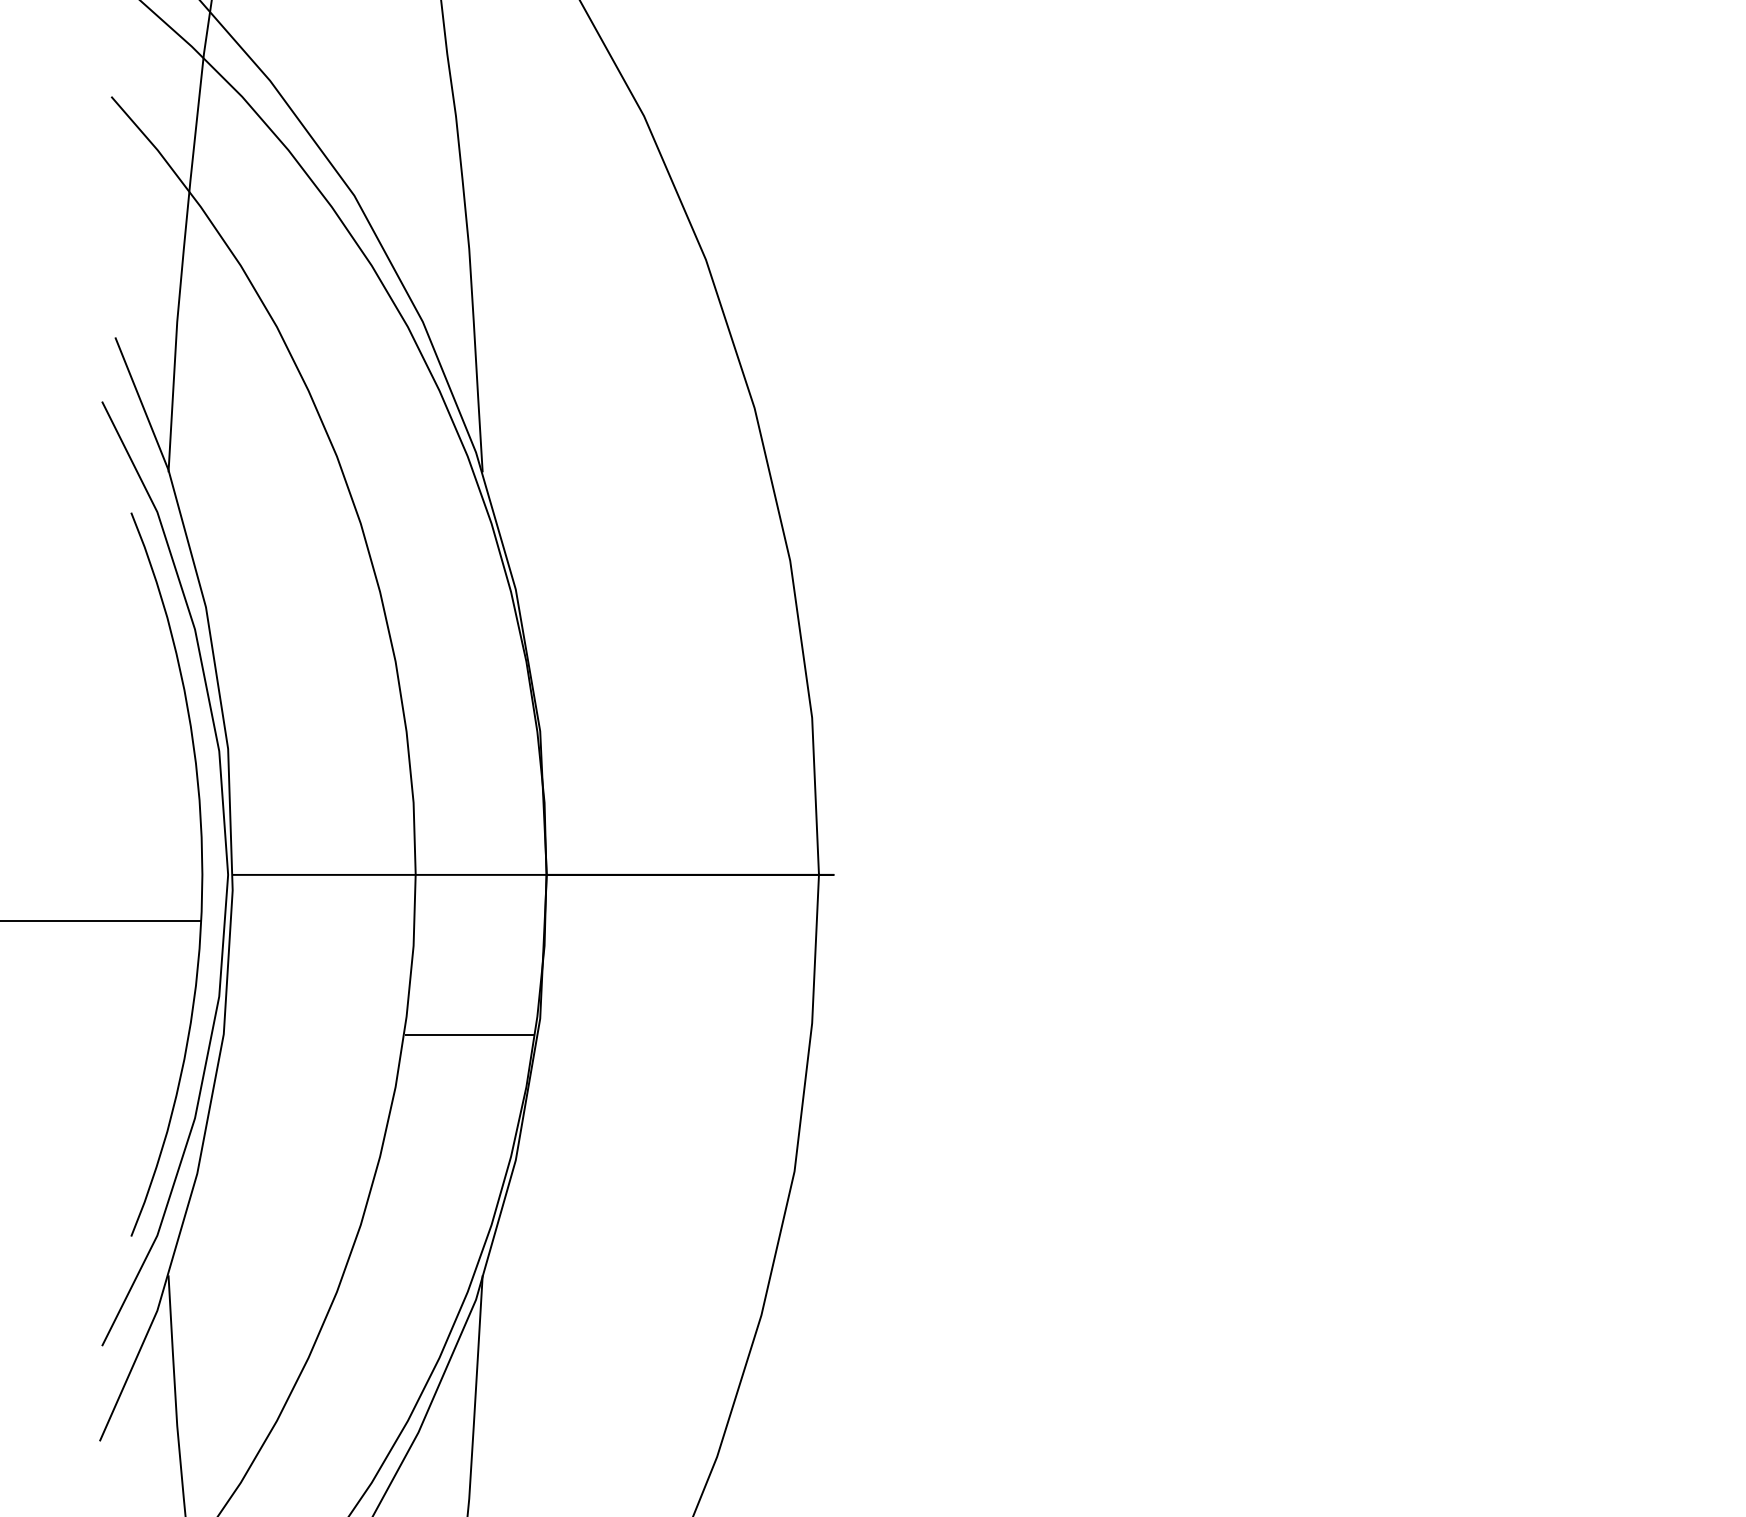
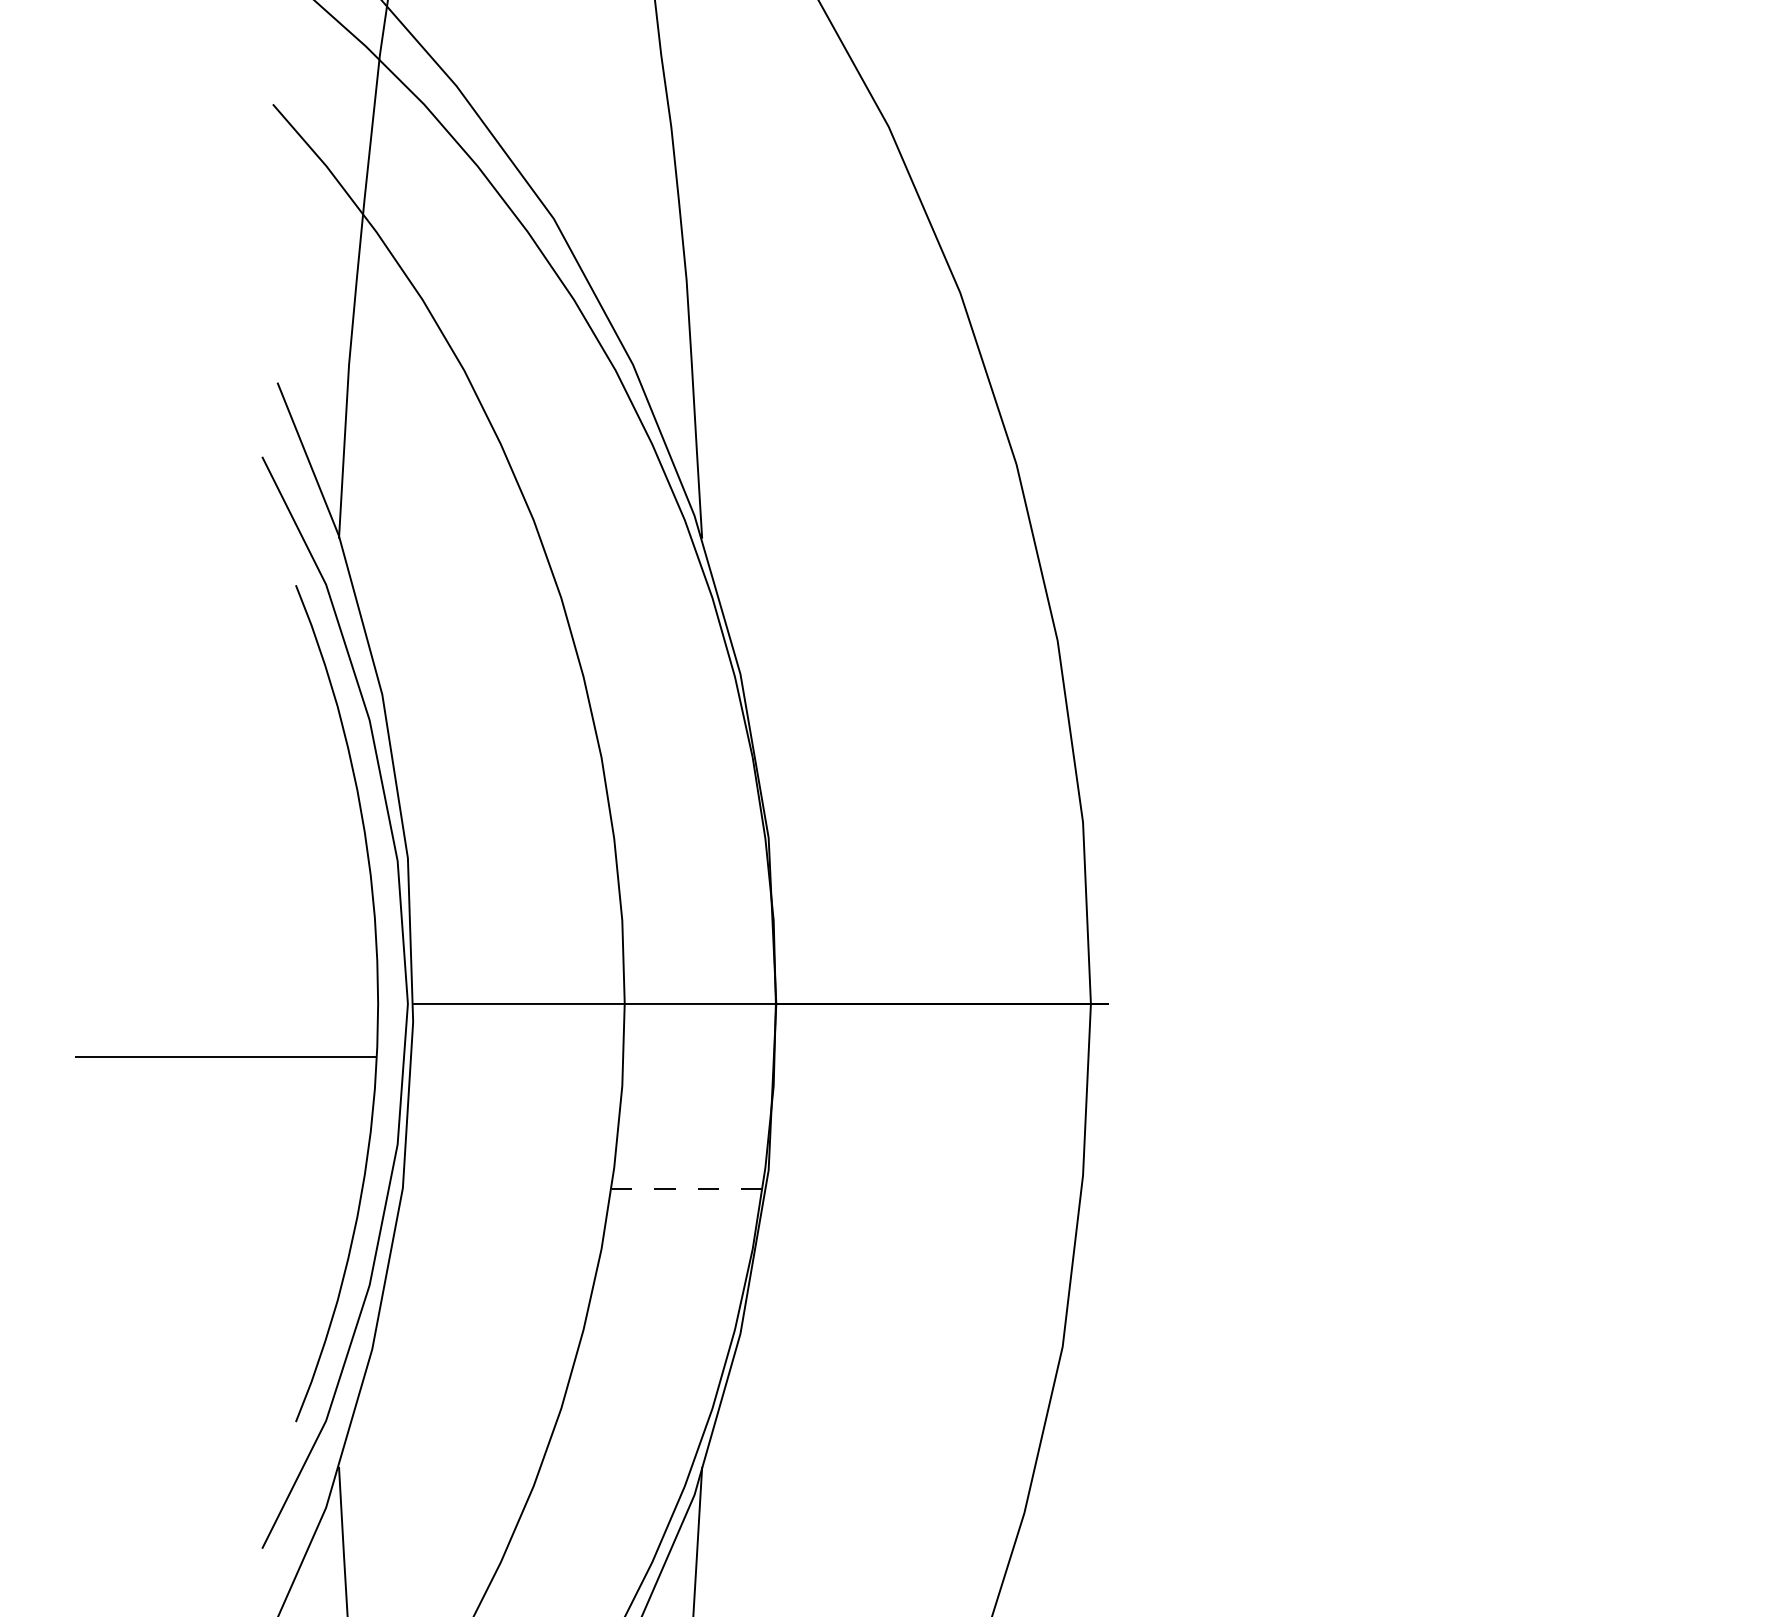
line: (469, 1035) -> (686, 1189), solid -> dashed

